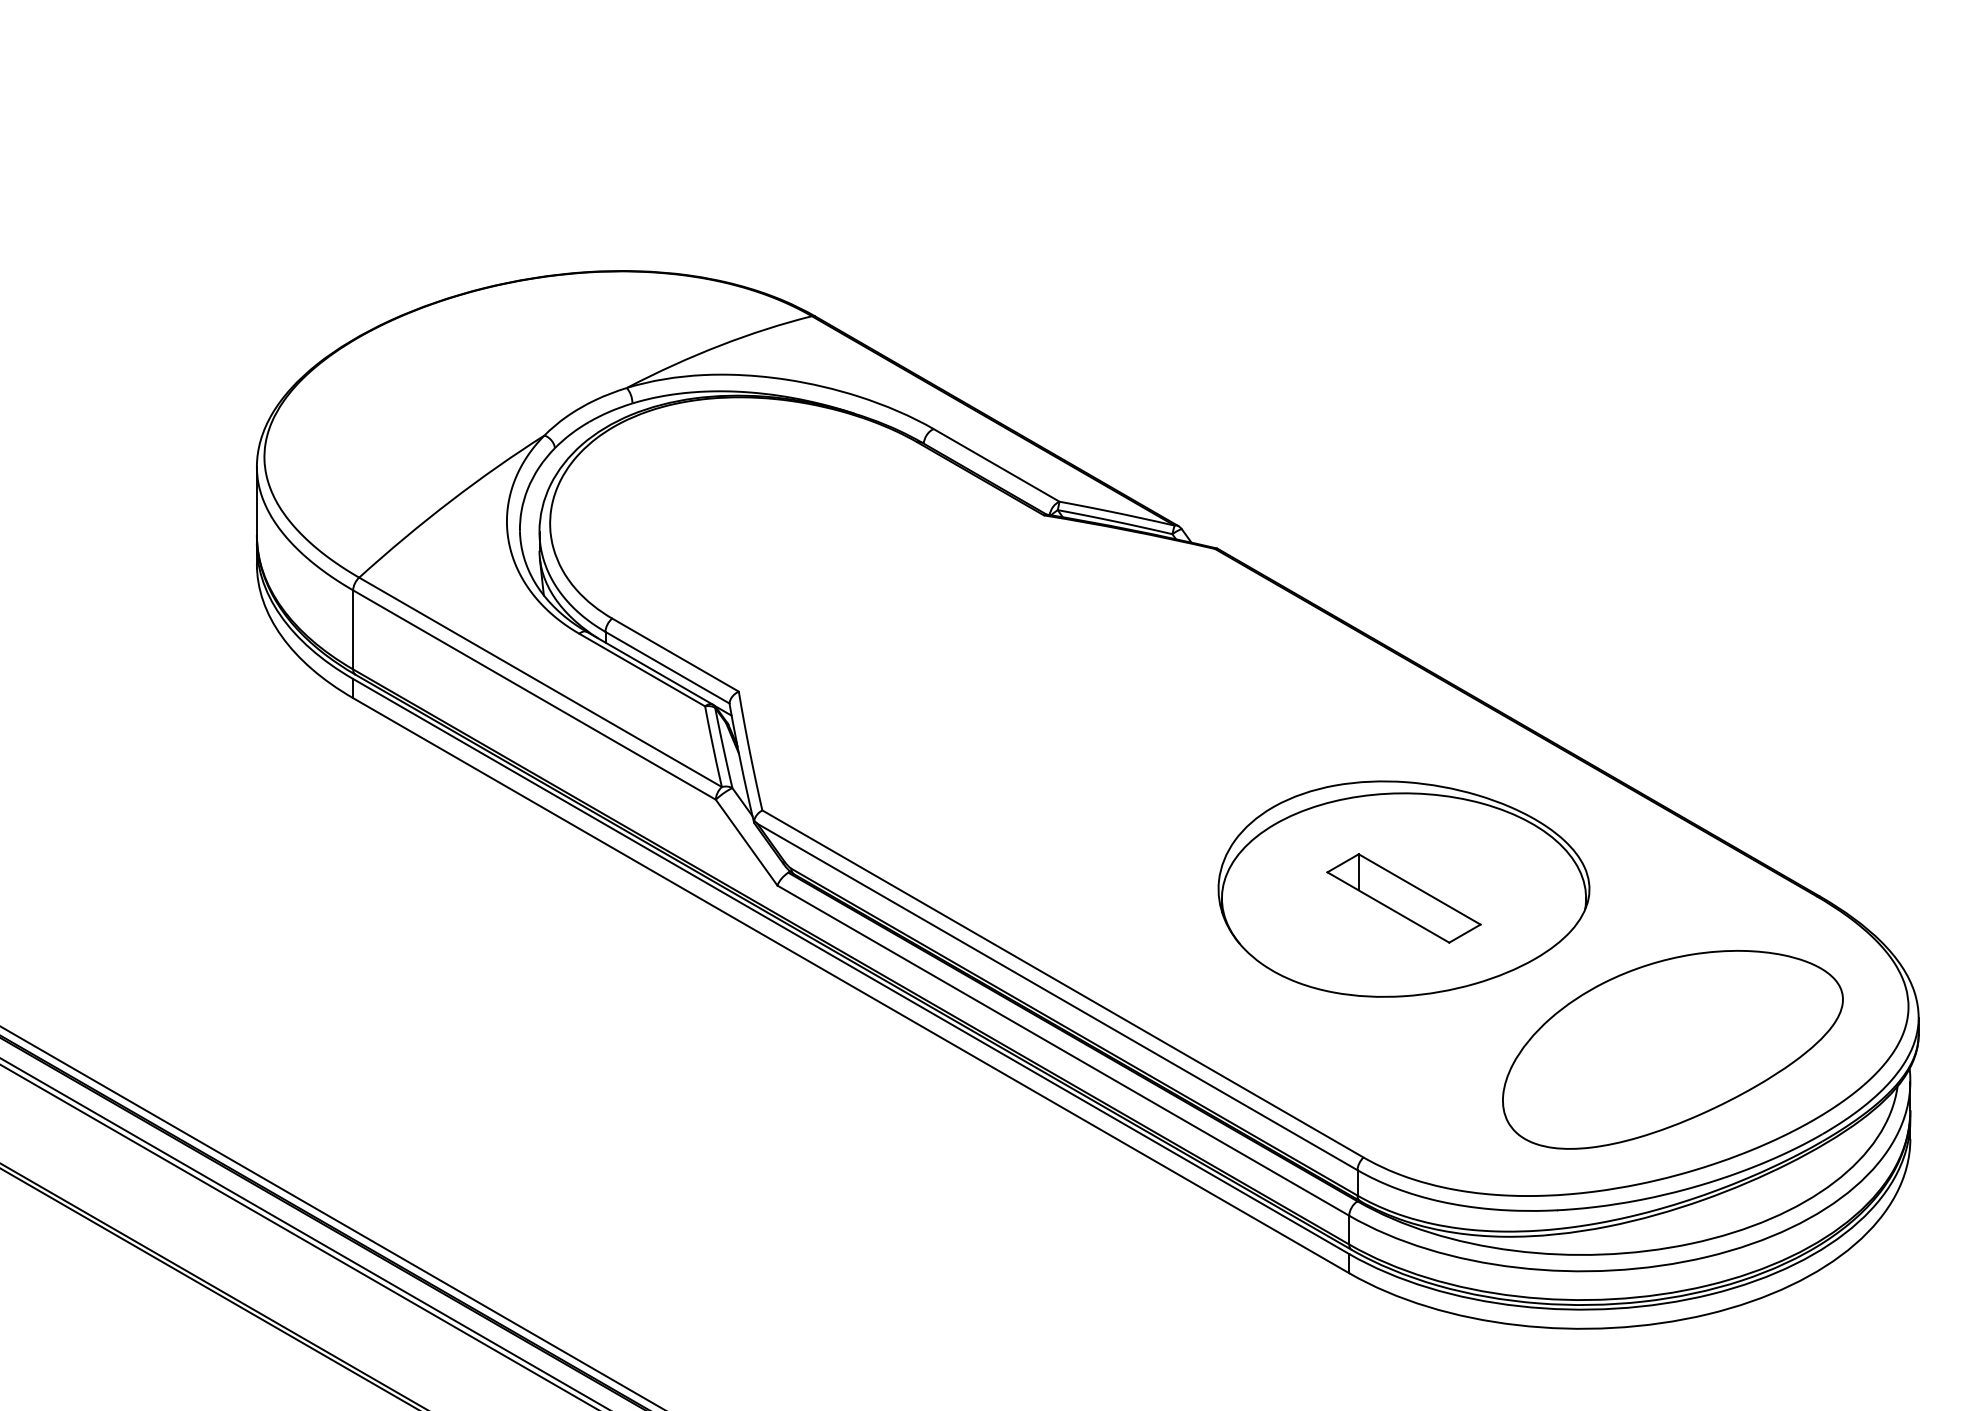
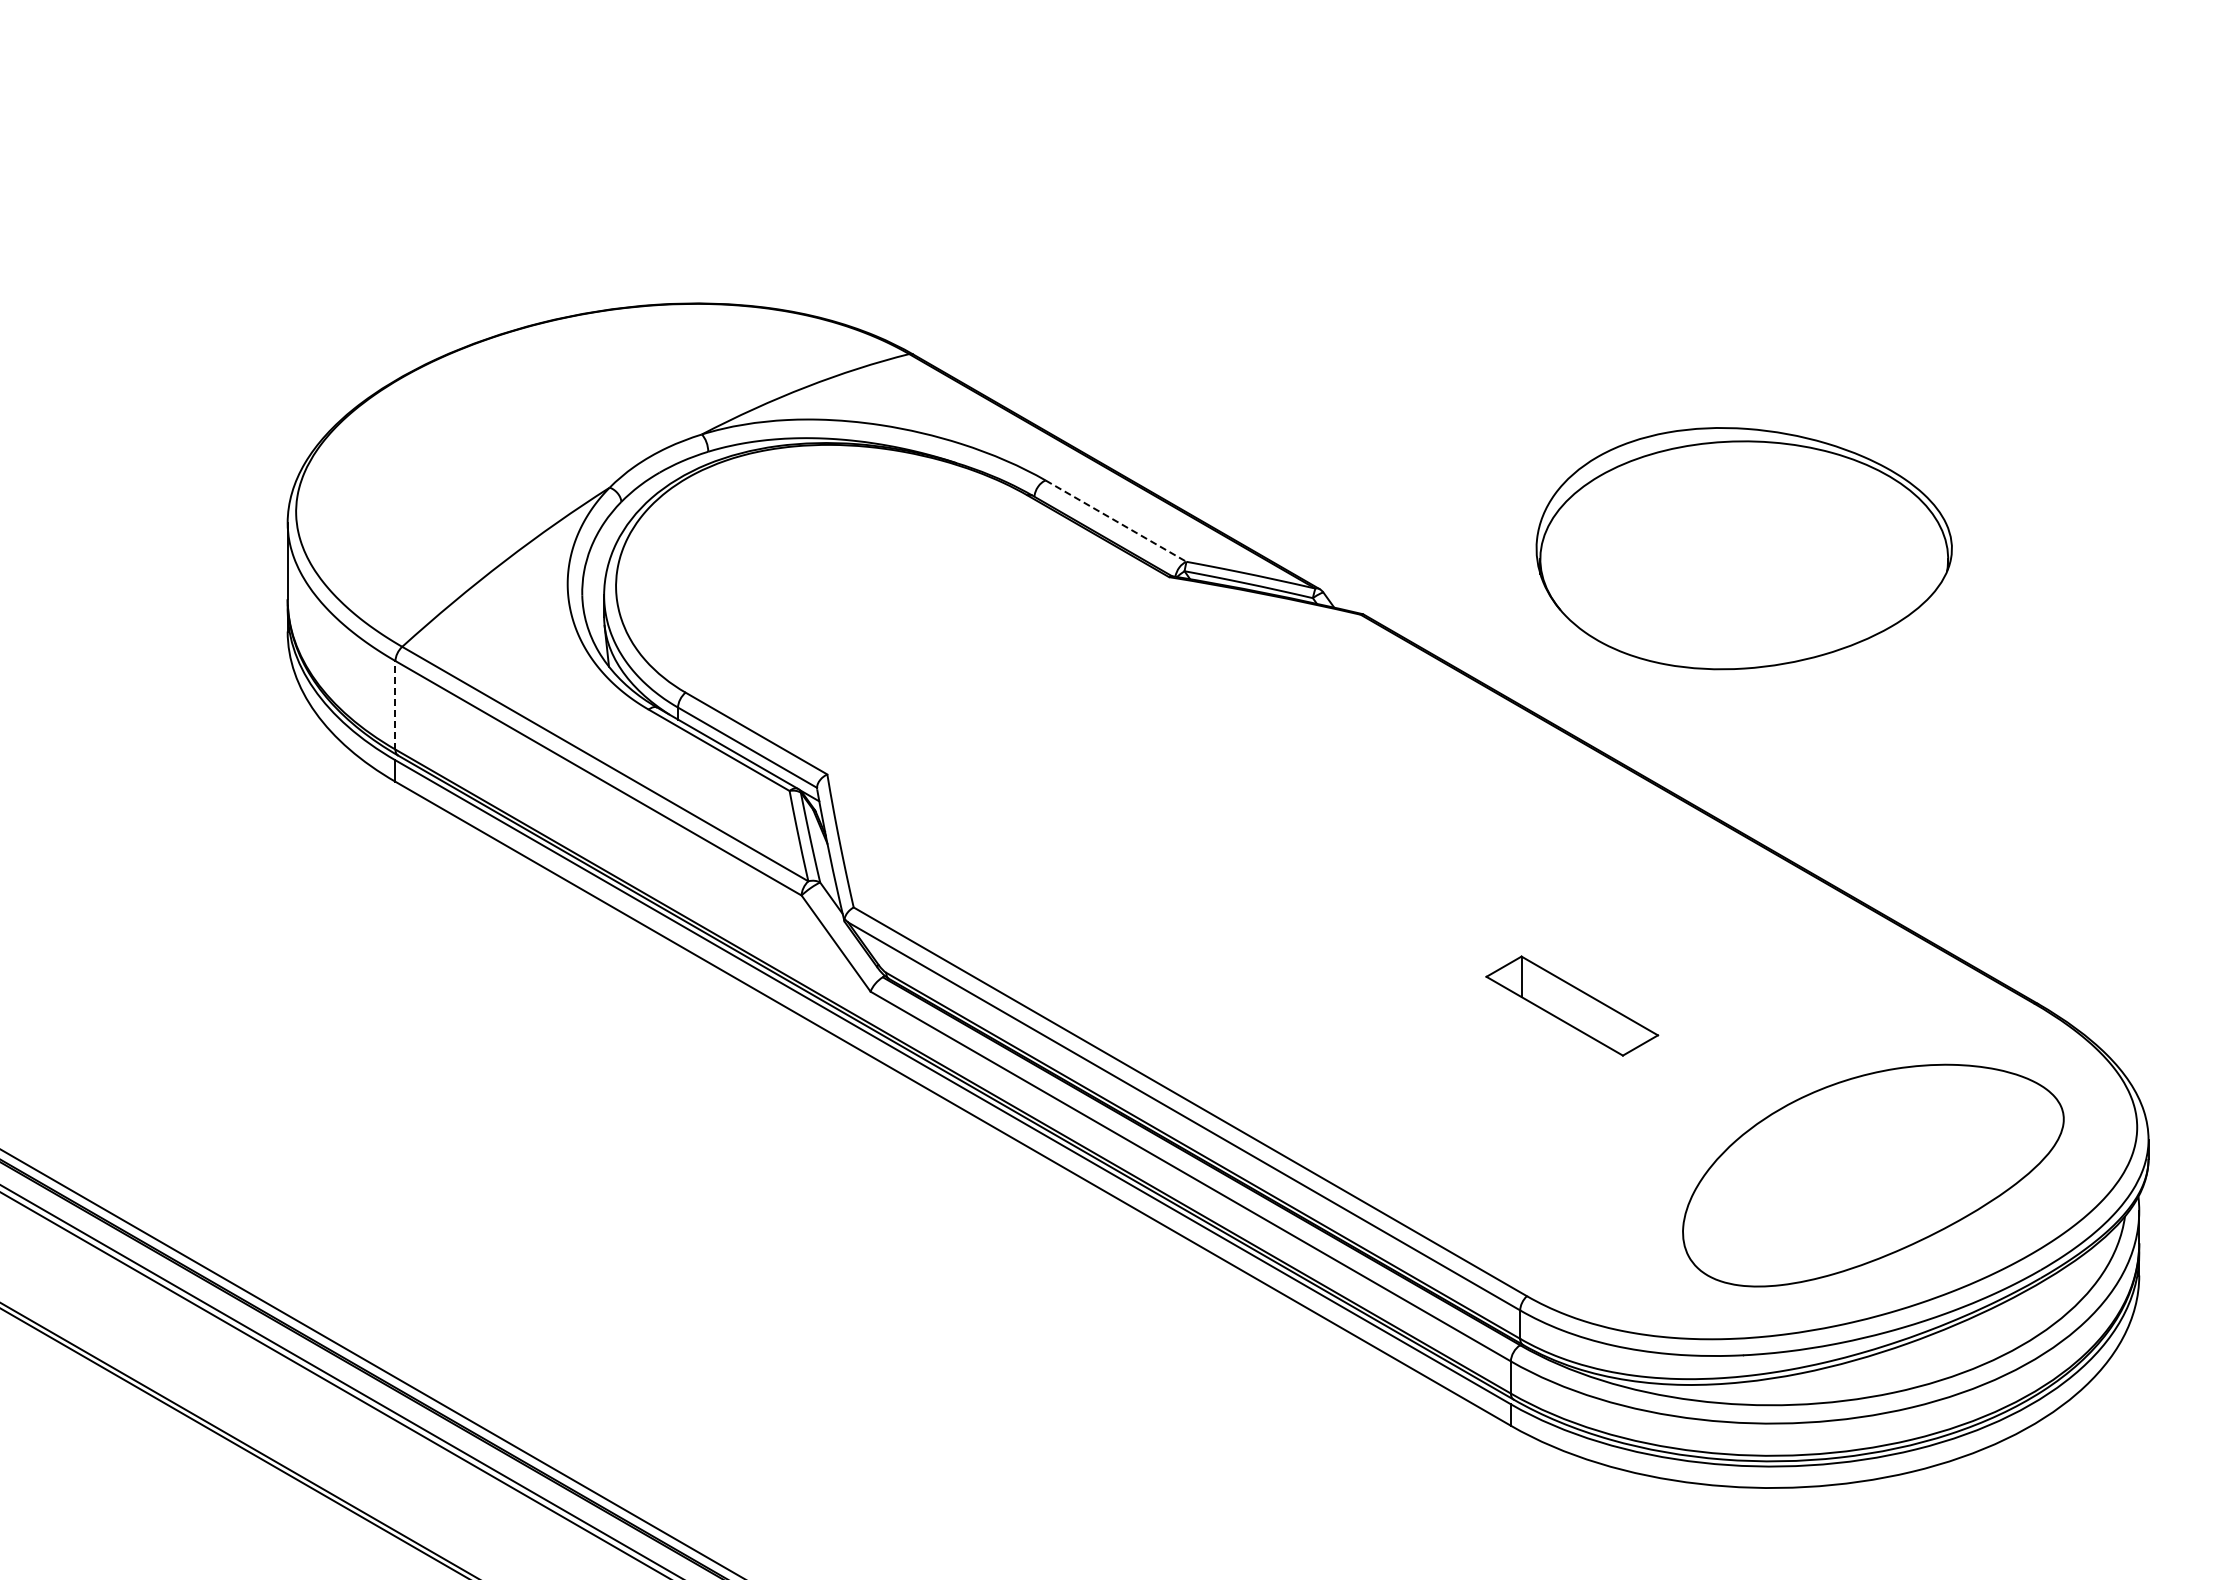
line: (997, 465) -> (1116, 521), solid -> dashed
line: (353, 629) -> (395, 704), solid -> dashed
part: (1403, 889) -> (1743, 548), moved

